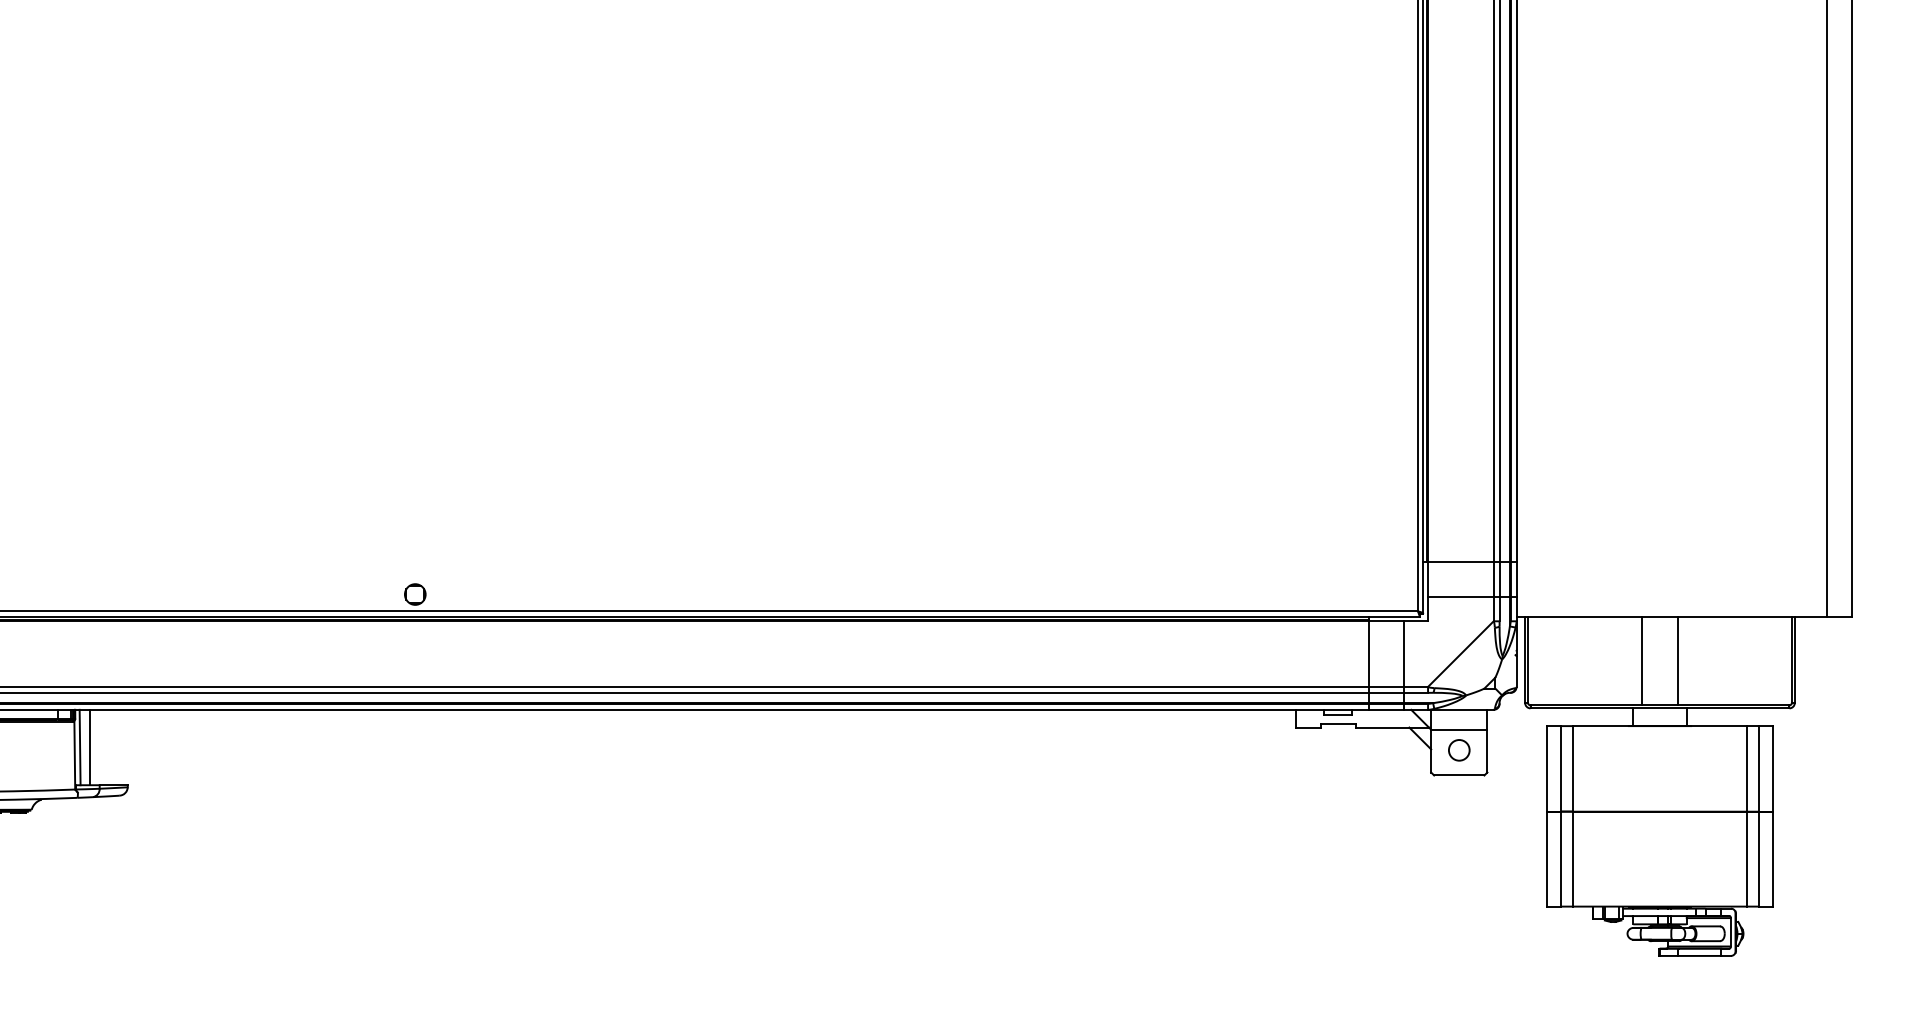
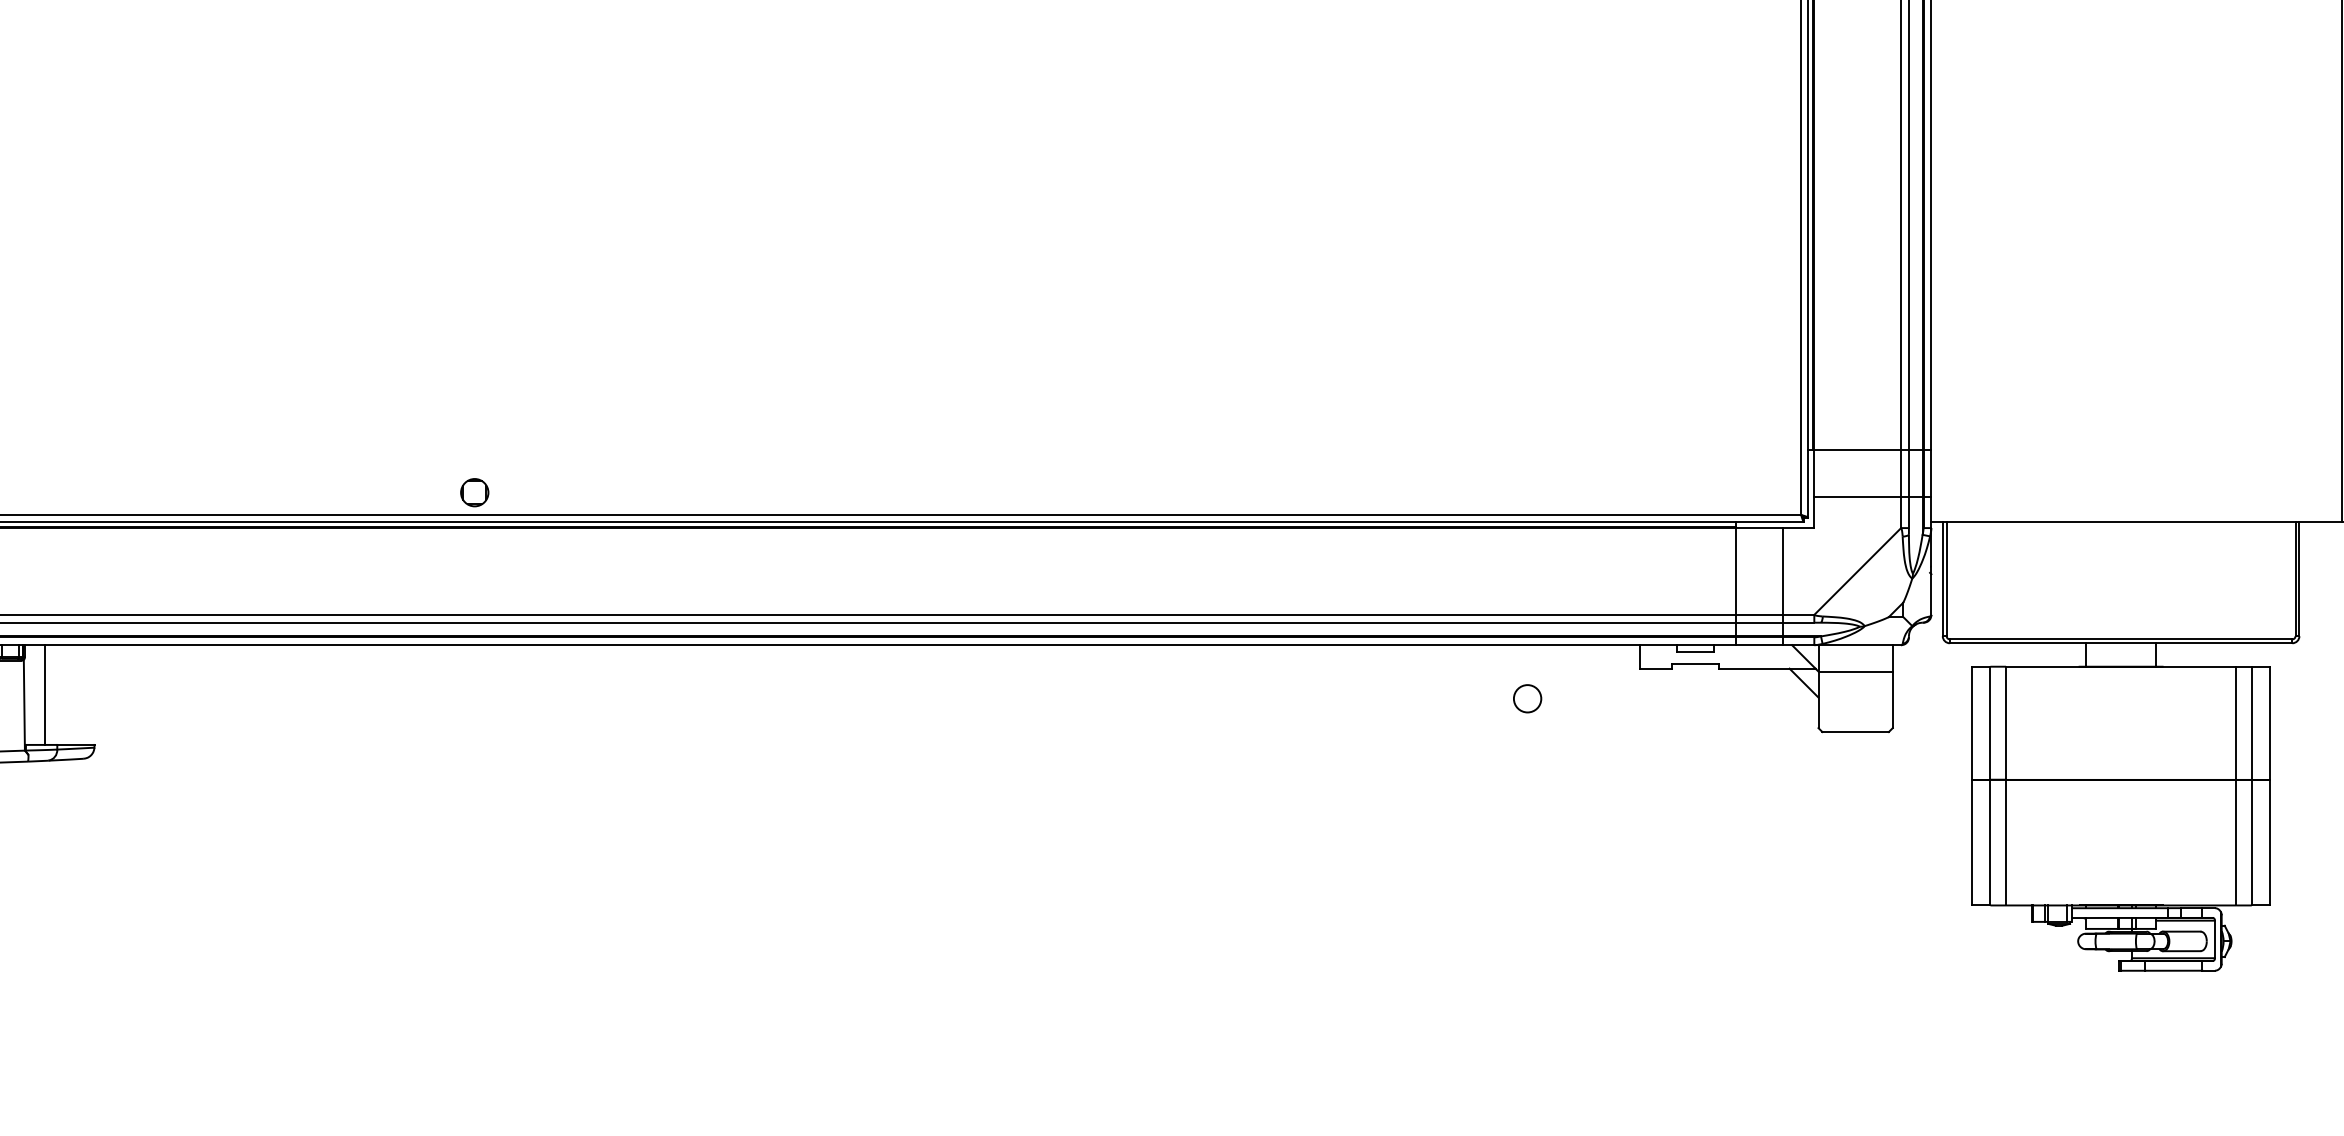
line: (1642, 660) -> (2097, 579), removed
line: (1677, 660) -> (2144, 579), removed
line: (79, 747) -> (30, 695), removed
circle: (1459, 750) -> (1527, 698), moved

